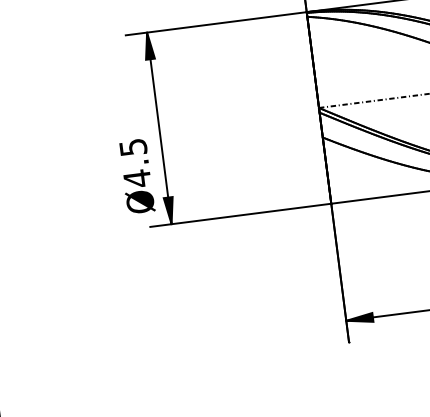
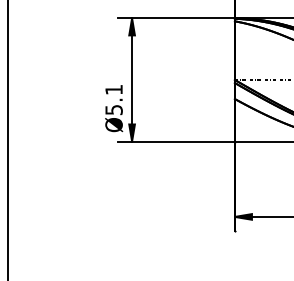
text: (134, 164) -> (113, 100), Ø4.5 -> Ø5.1

